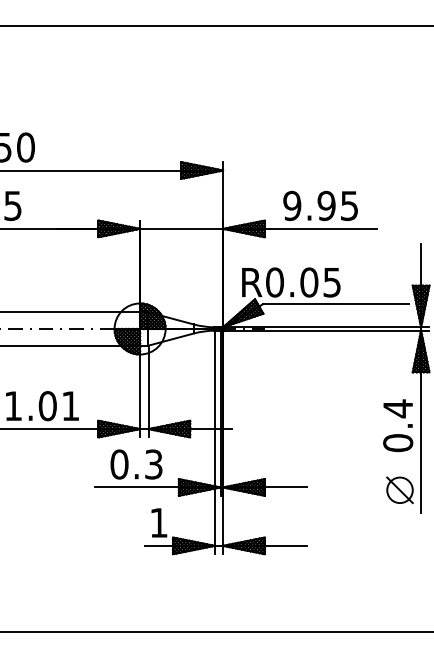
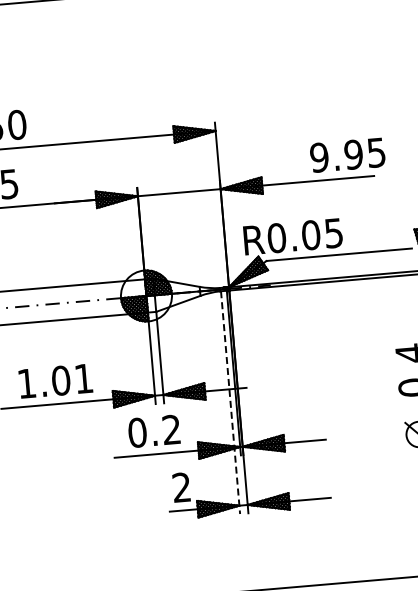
text: (320, 205) -> (347, 154), moved
line: (214, 442) -> (230, 402), solid -> dashed
text: (153, 464) -> (171, 429), 0.3 -> 0.2
text: (158, 522) -> (181, 487), 1 -> 2

